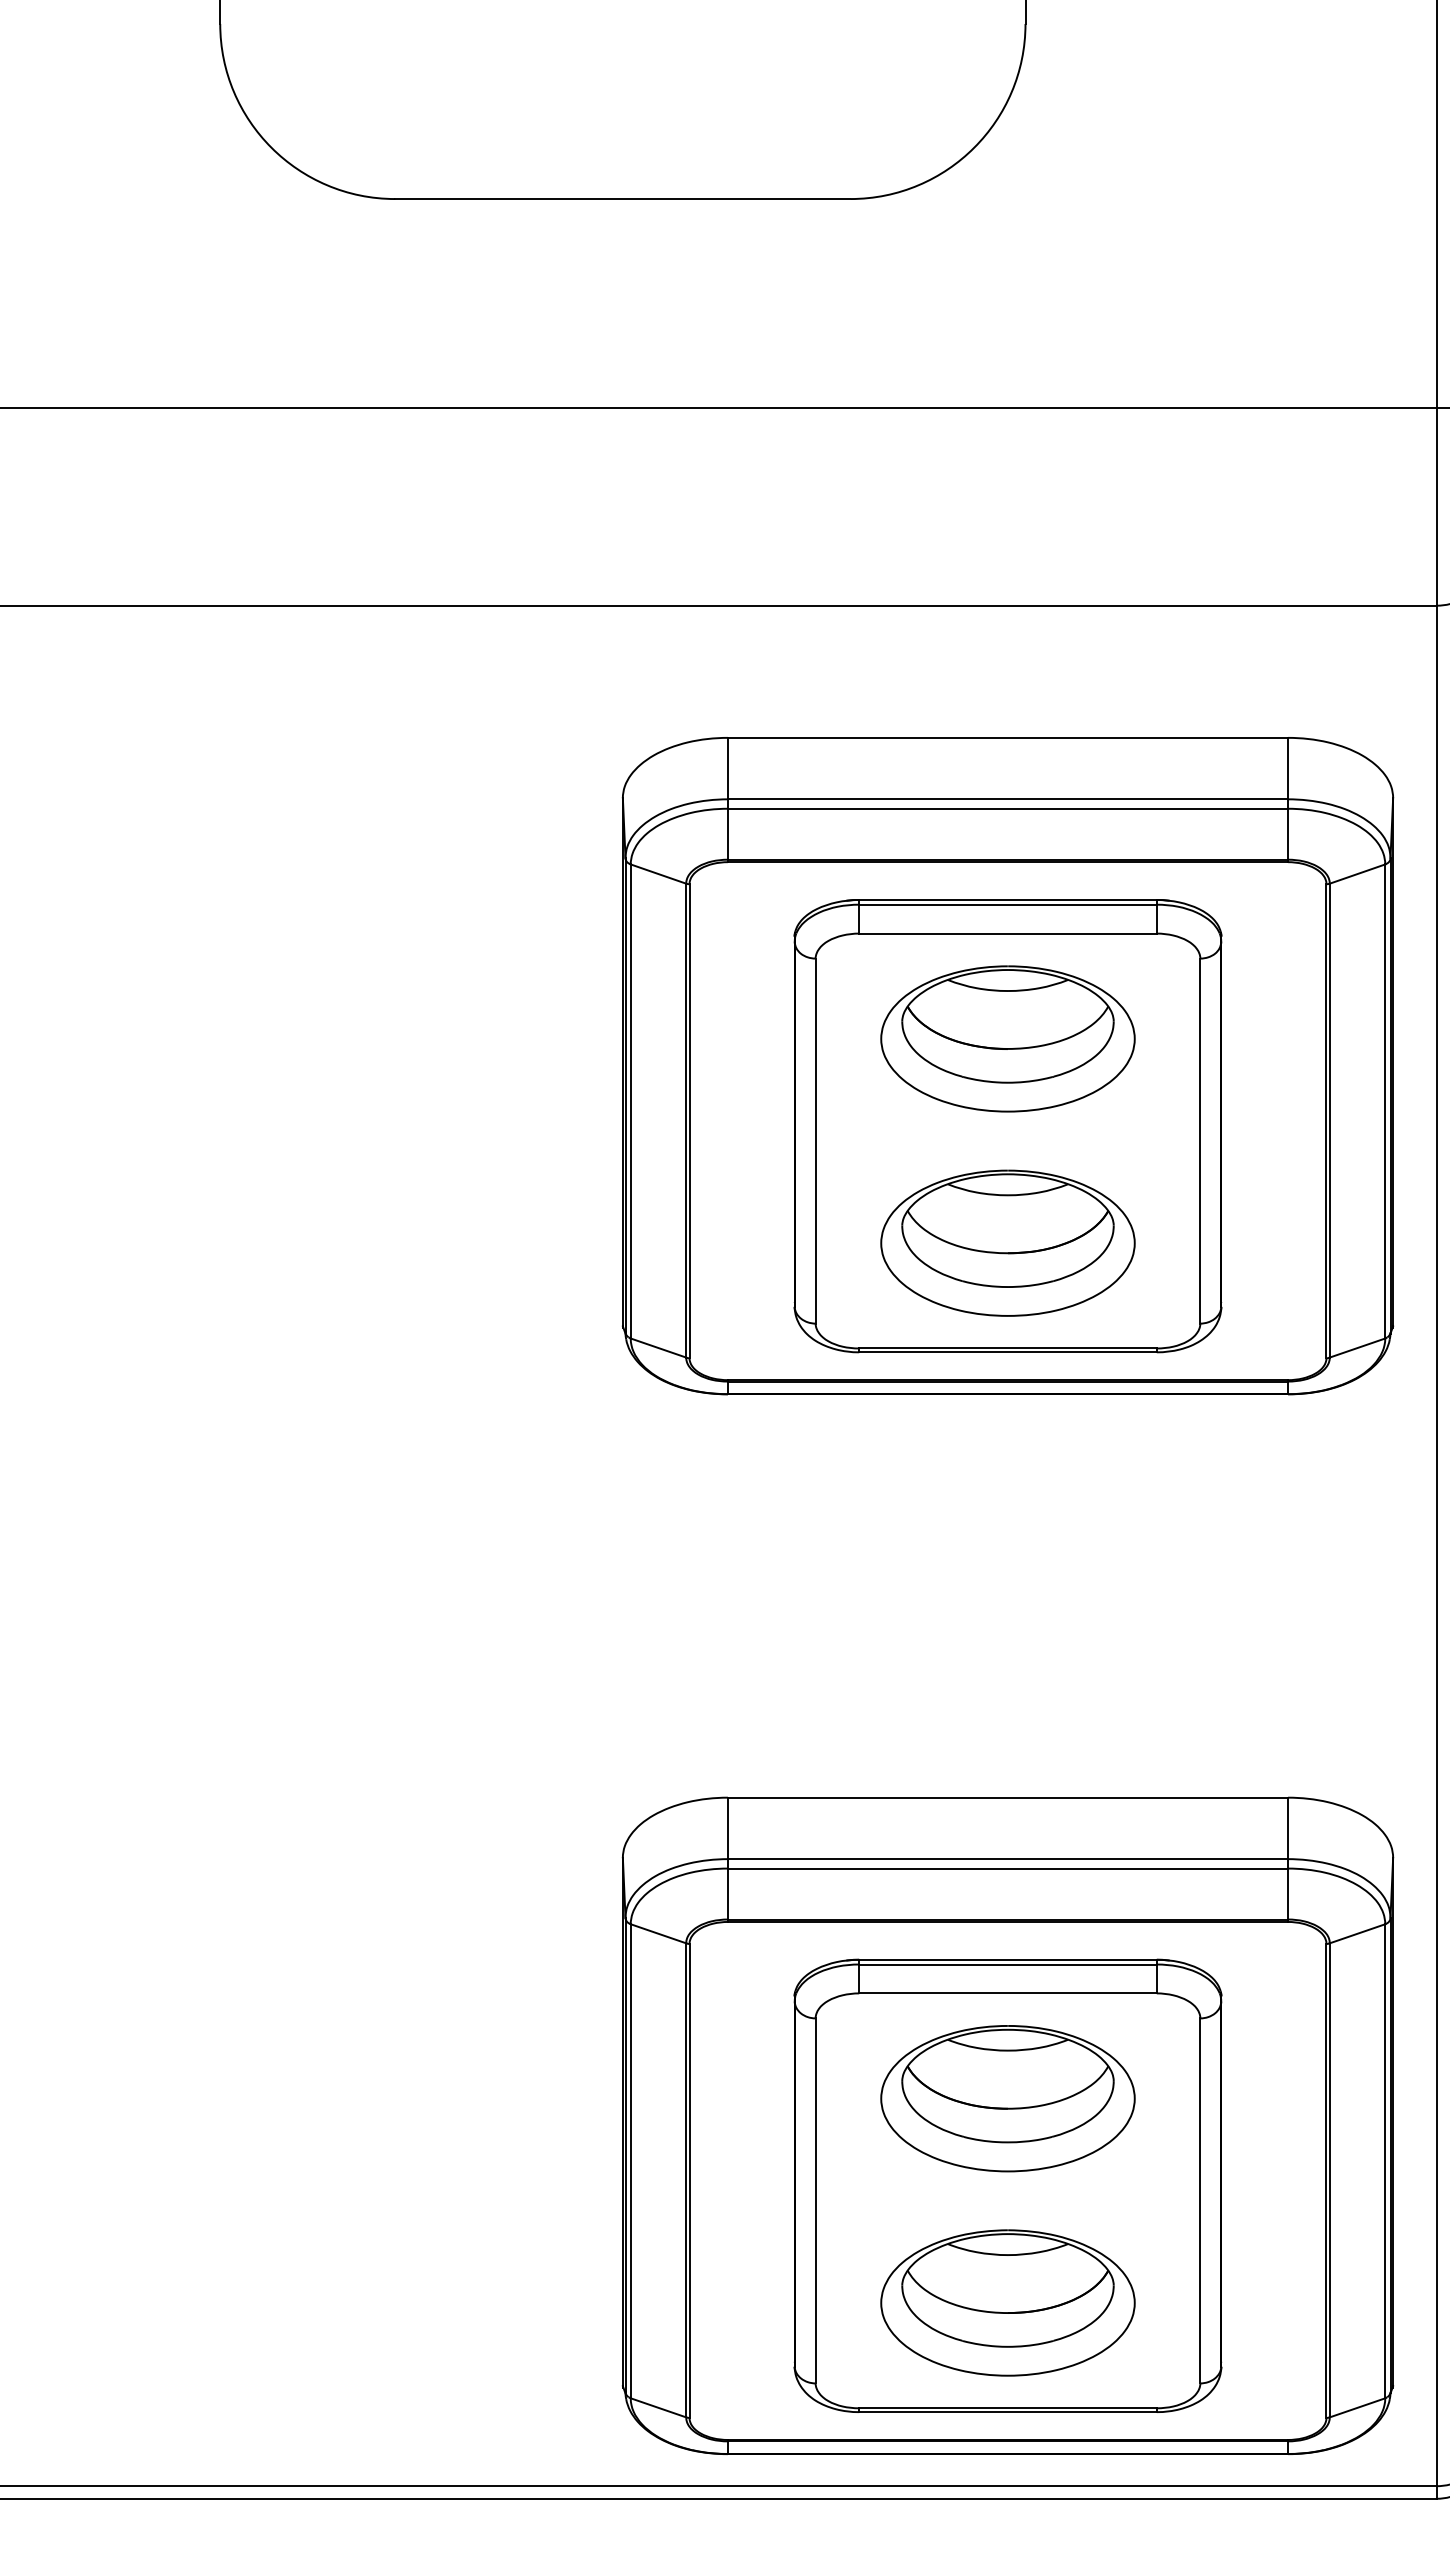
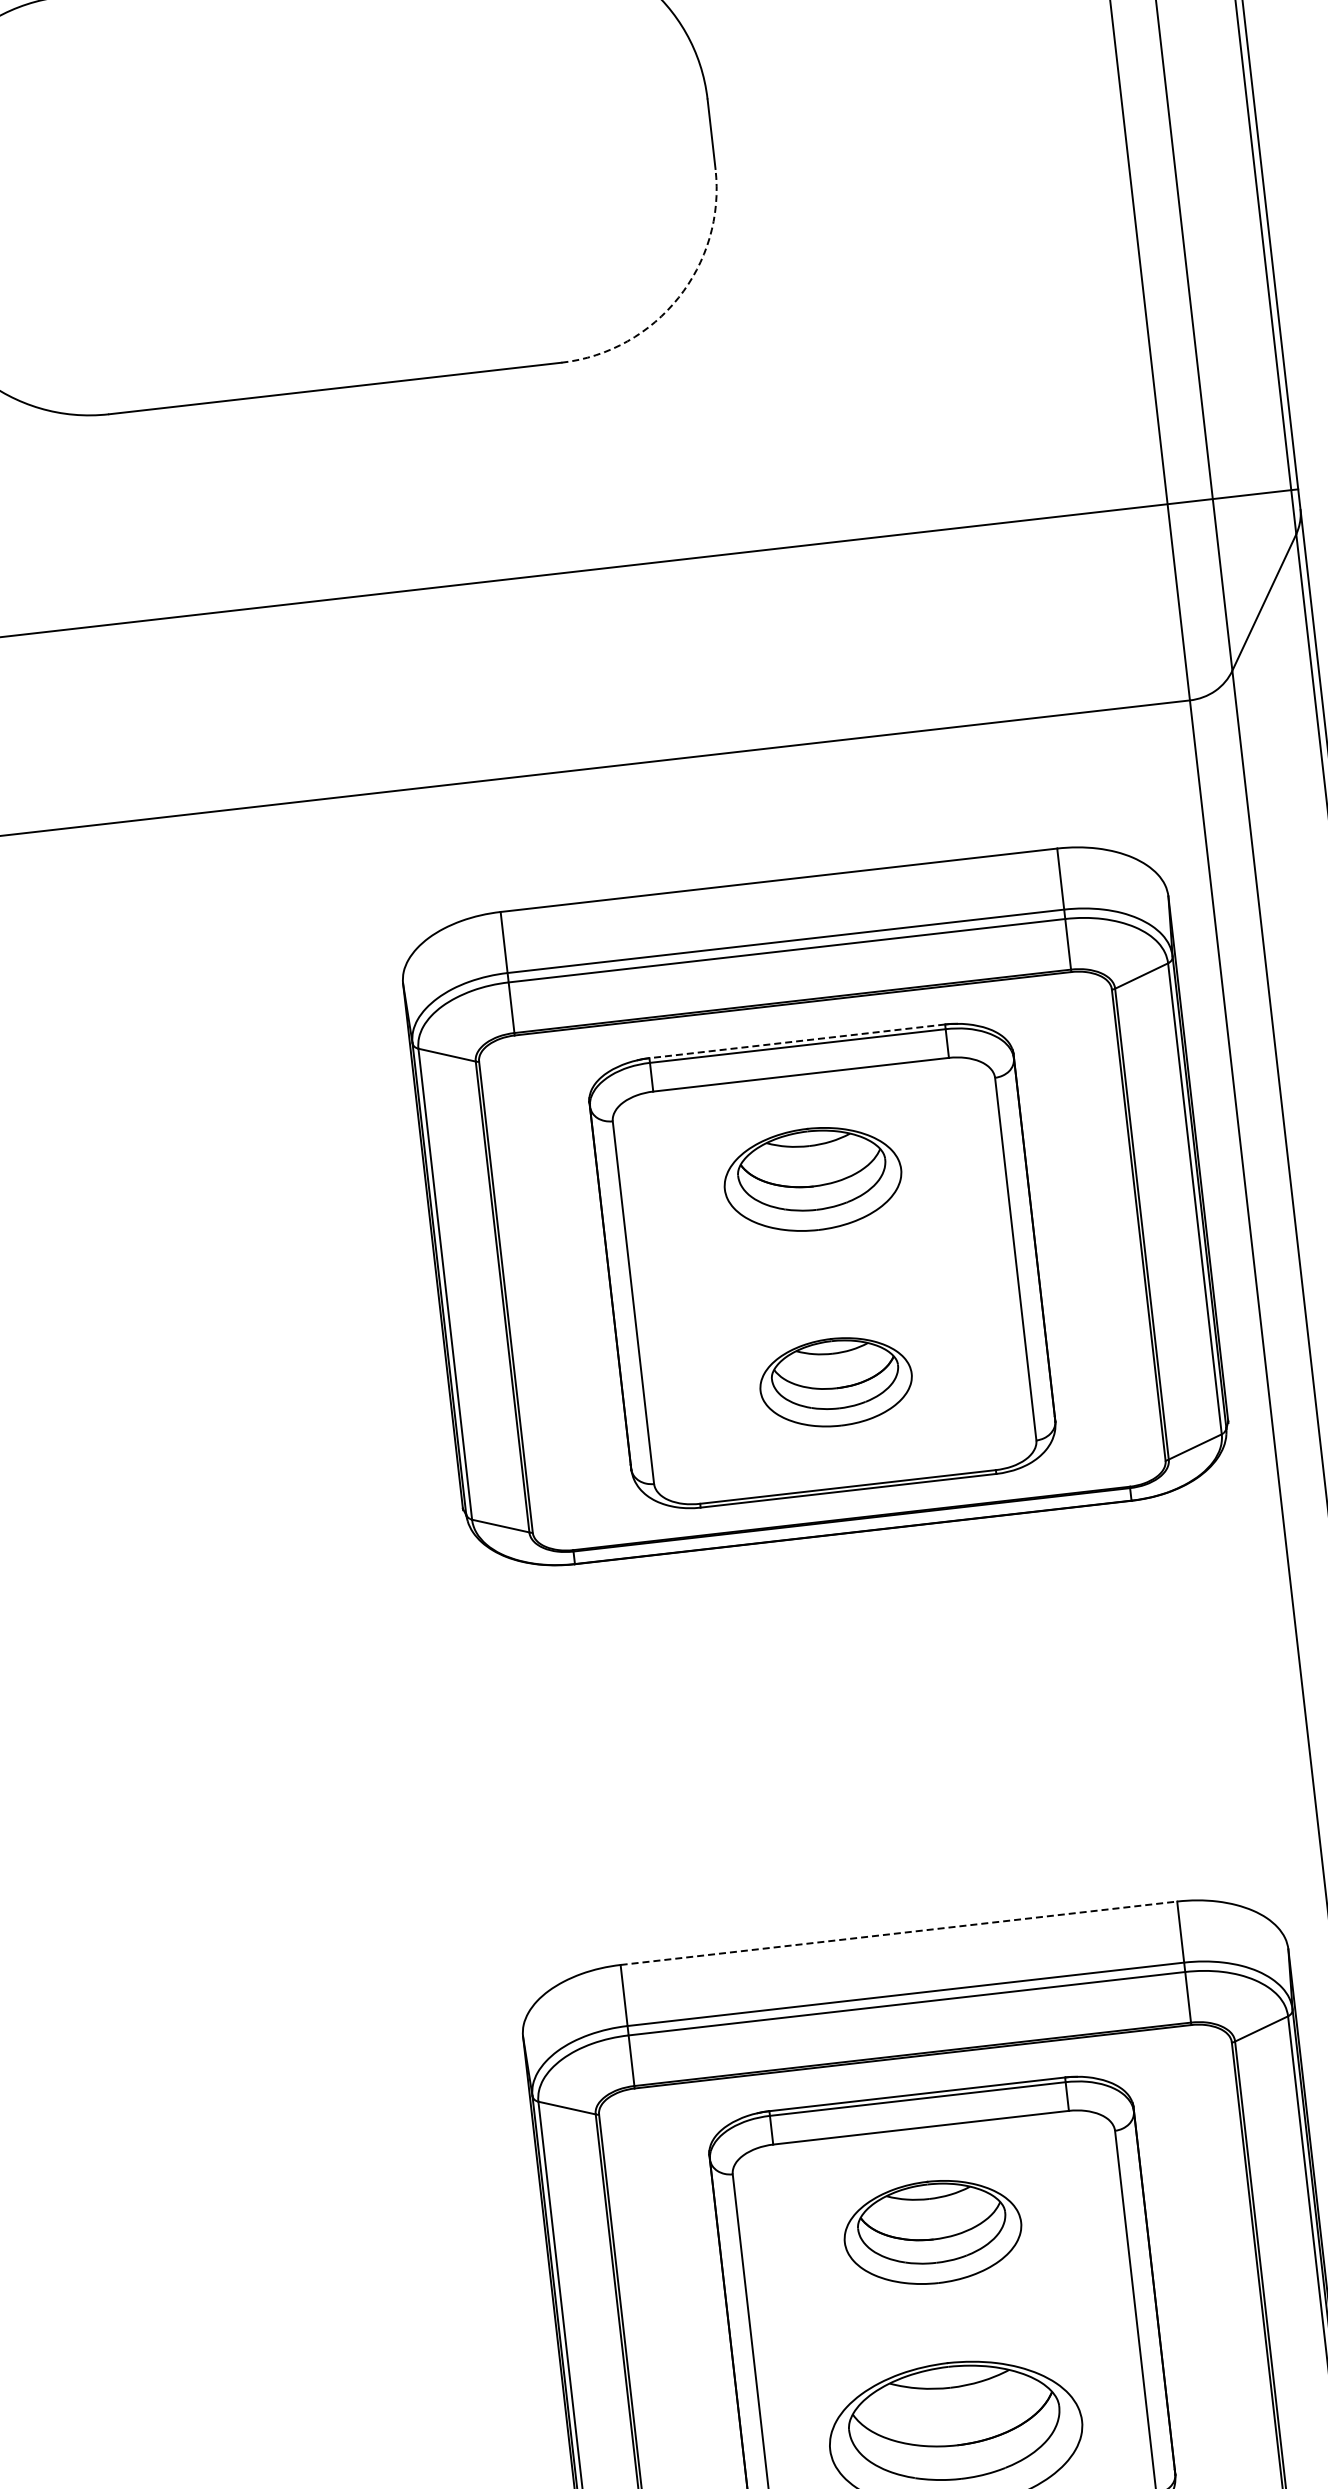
arc: (974, 147) -> (678, 297), solid -> dashed
line: (1008, 899) -> (797, 1040), solid -> dashed
part: (1007, 1038) -> (812, 1179), size x0.7
part: (1007, 1242) -> (835, 1381), size x0.6
line: (1008, 1797) -> (899, 1933), solid -> dashed
part: (1007, 2098) -> (932, 2232), size x0.7

